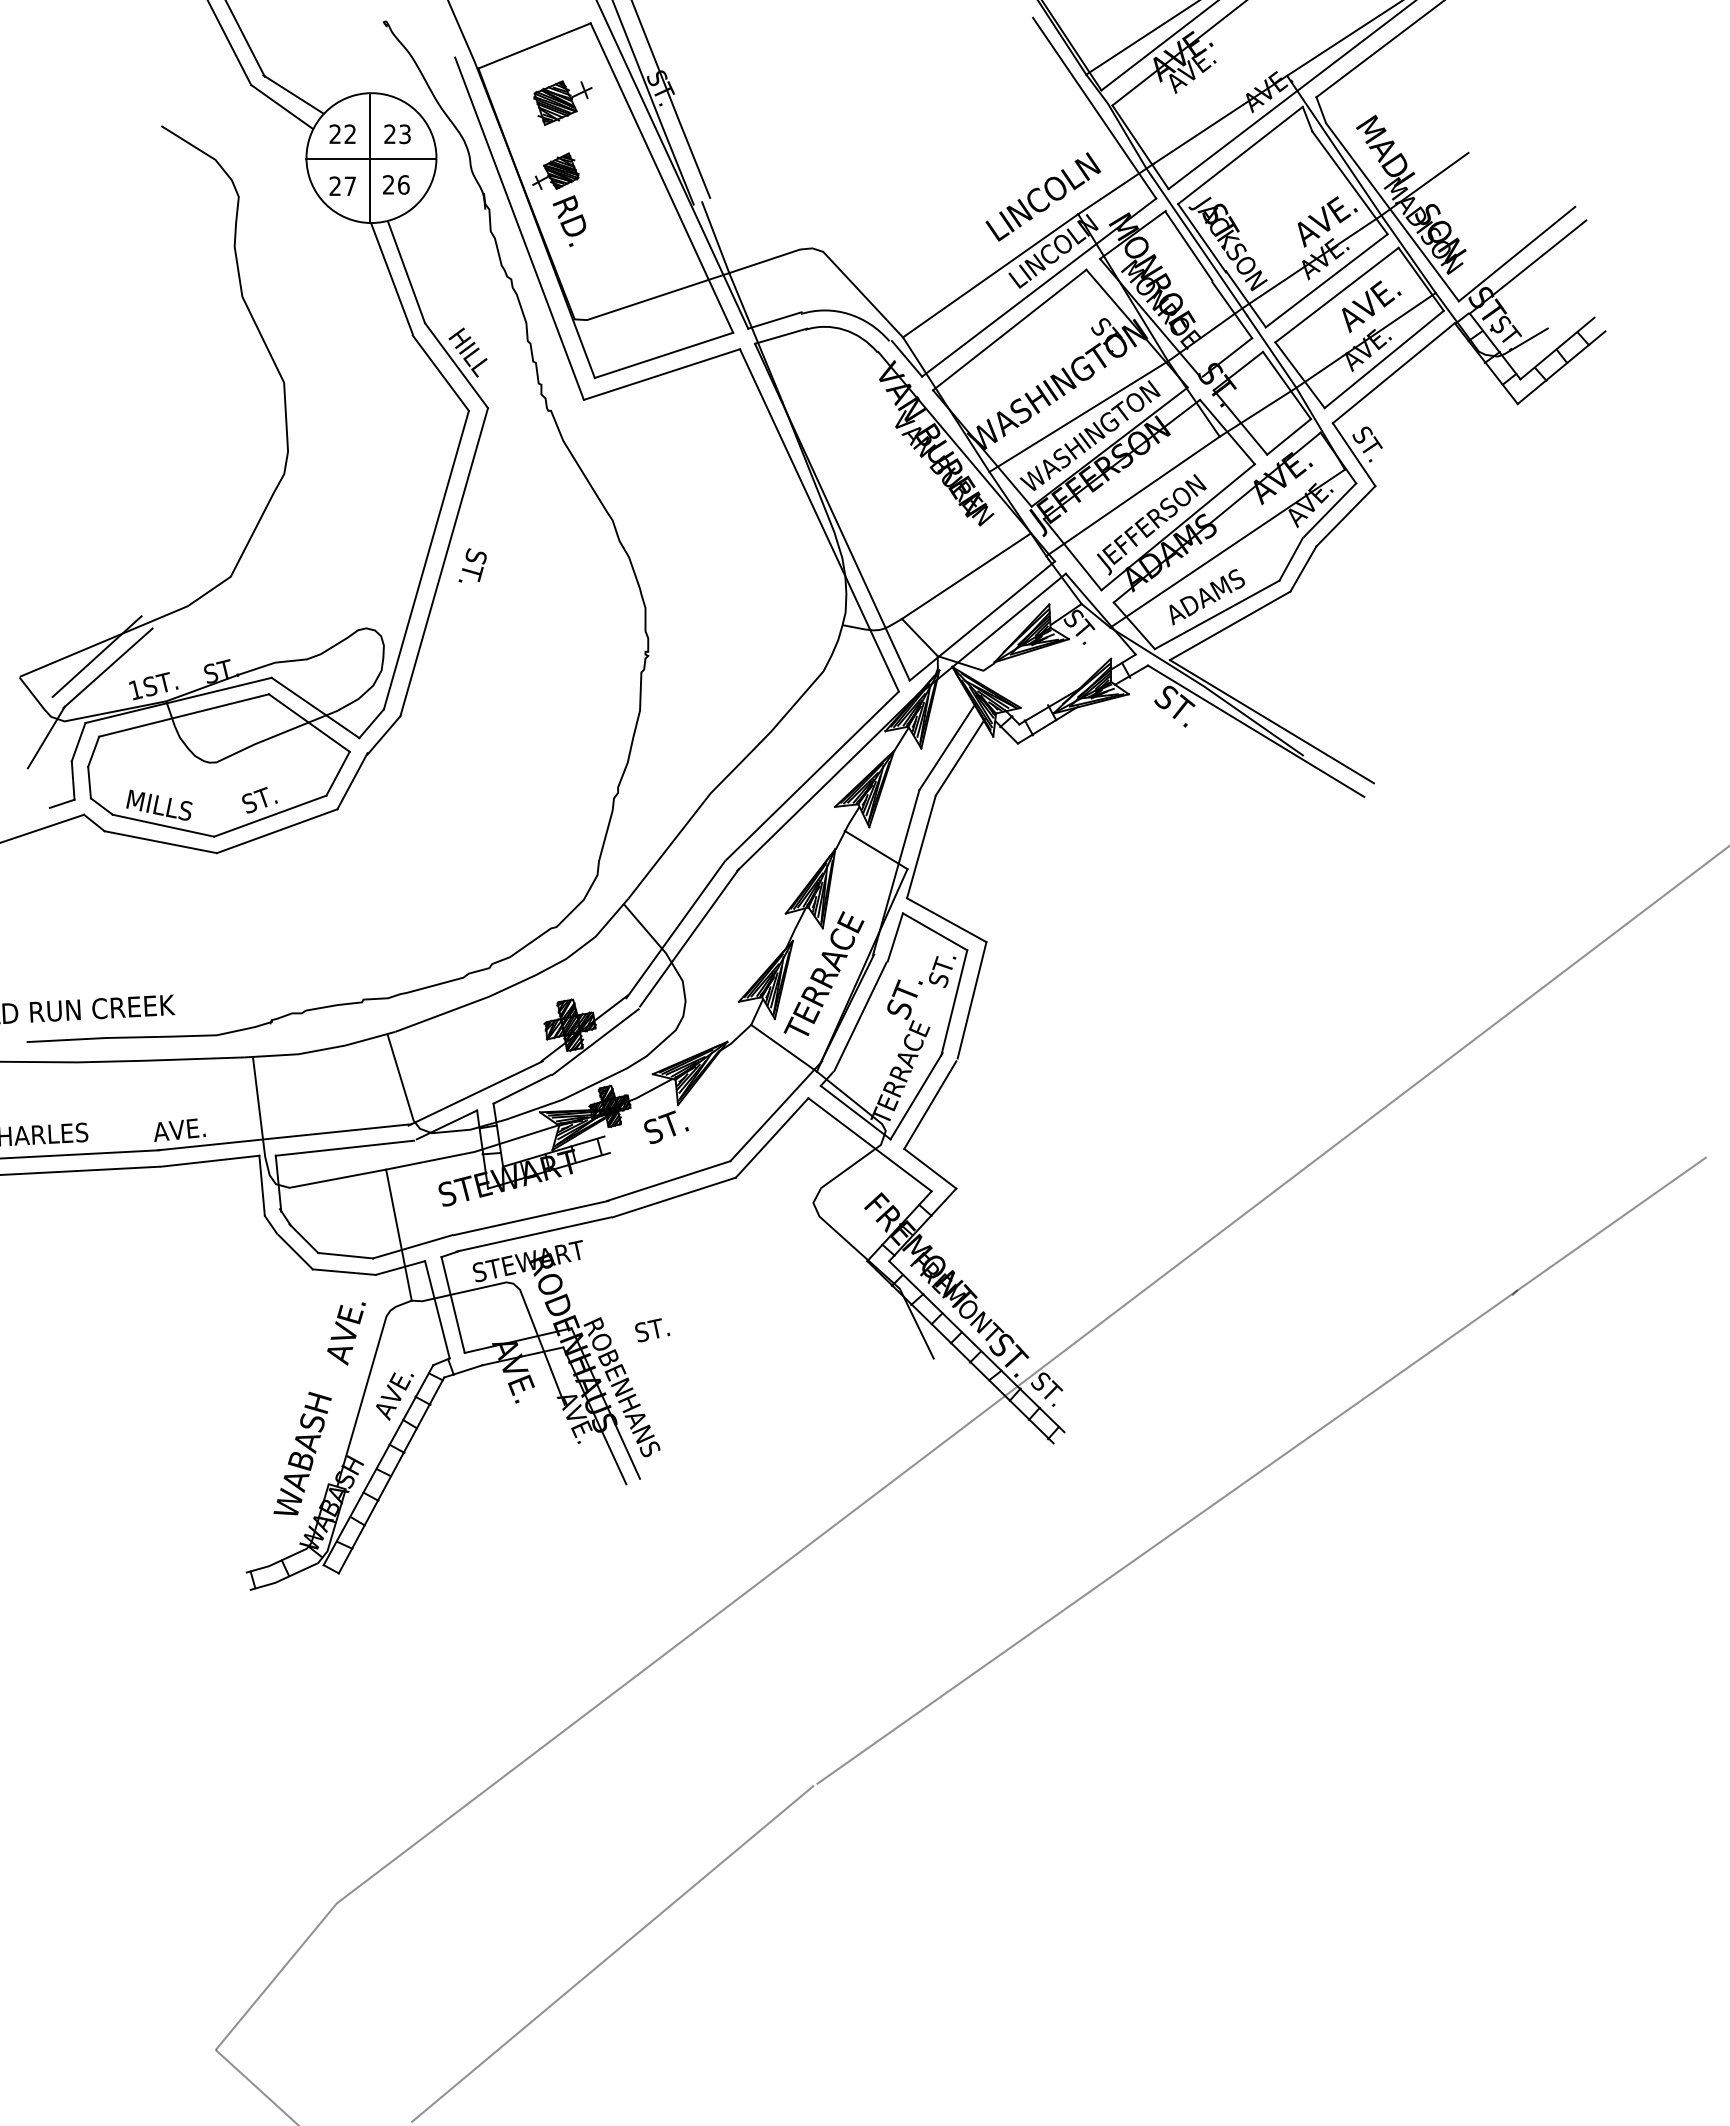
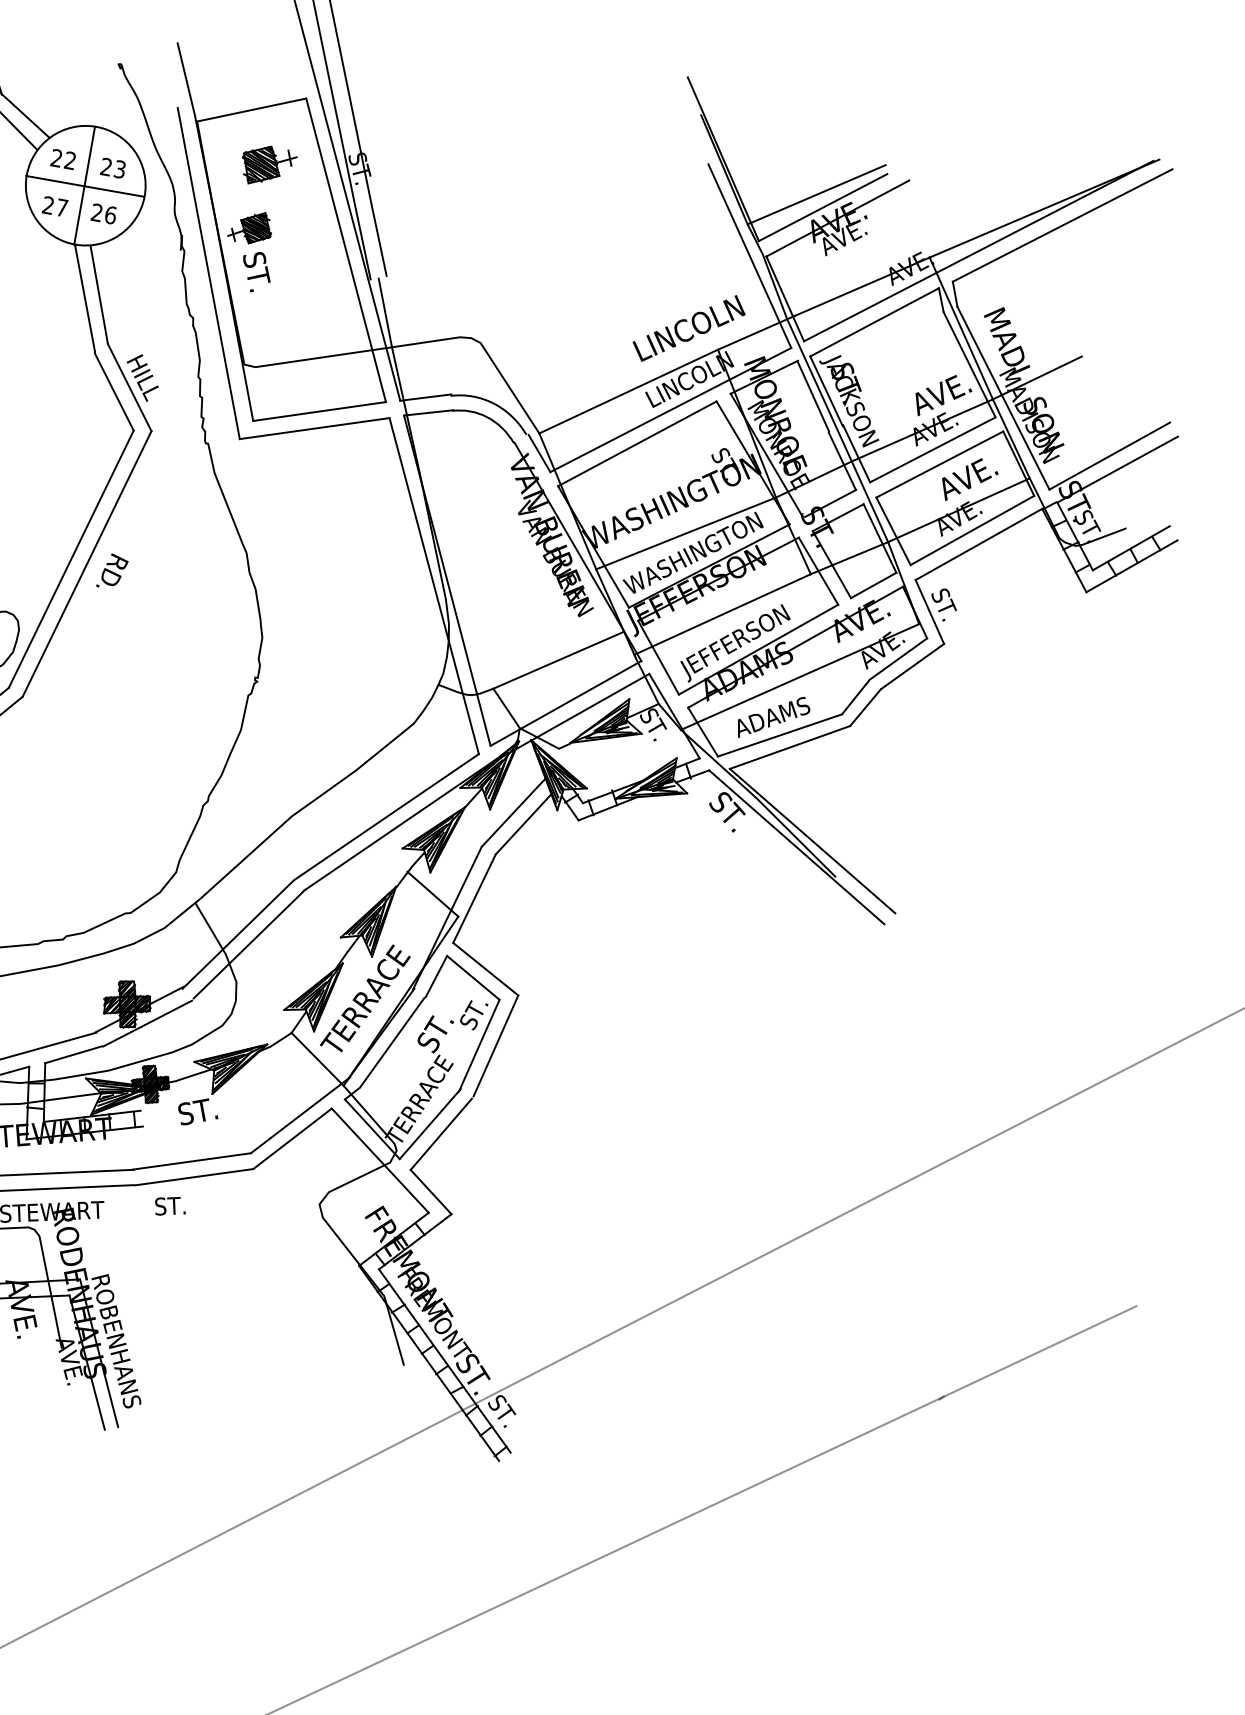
text: (569, 220) -> (255, 274), RD. -> ST.
text: (473, 565) -> (113, 571), ST. -> RD.
text: (652, 1330) -> (170, 1206), moved

